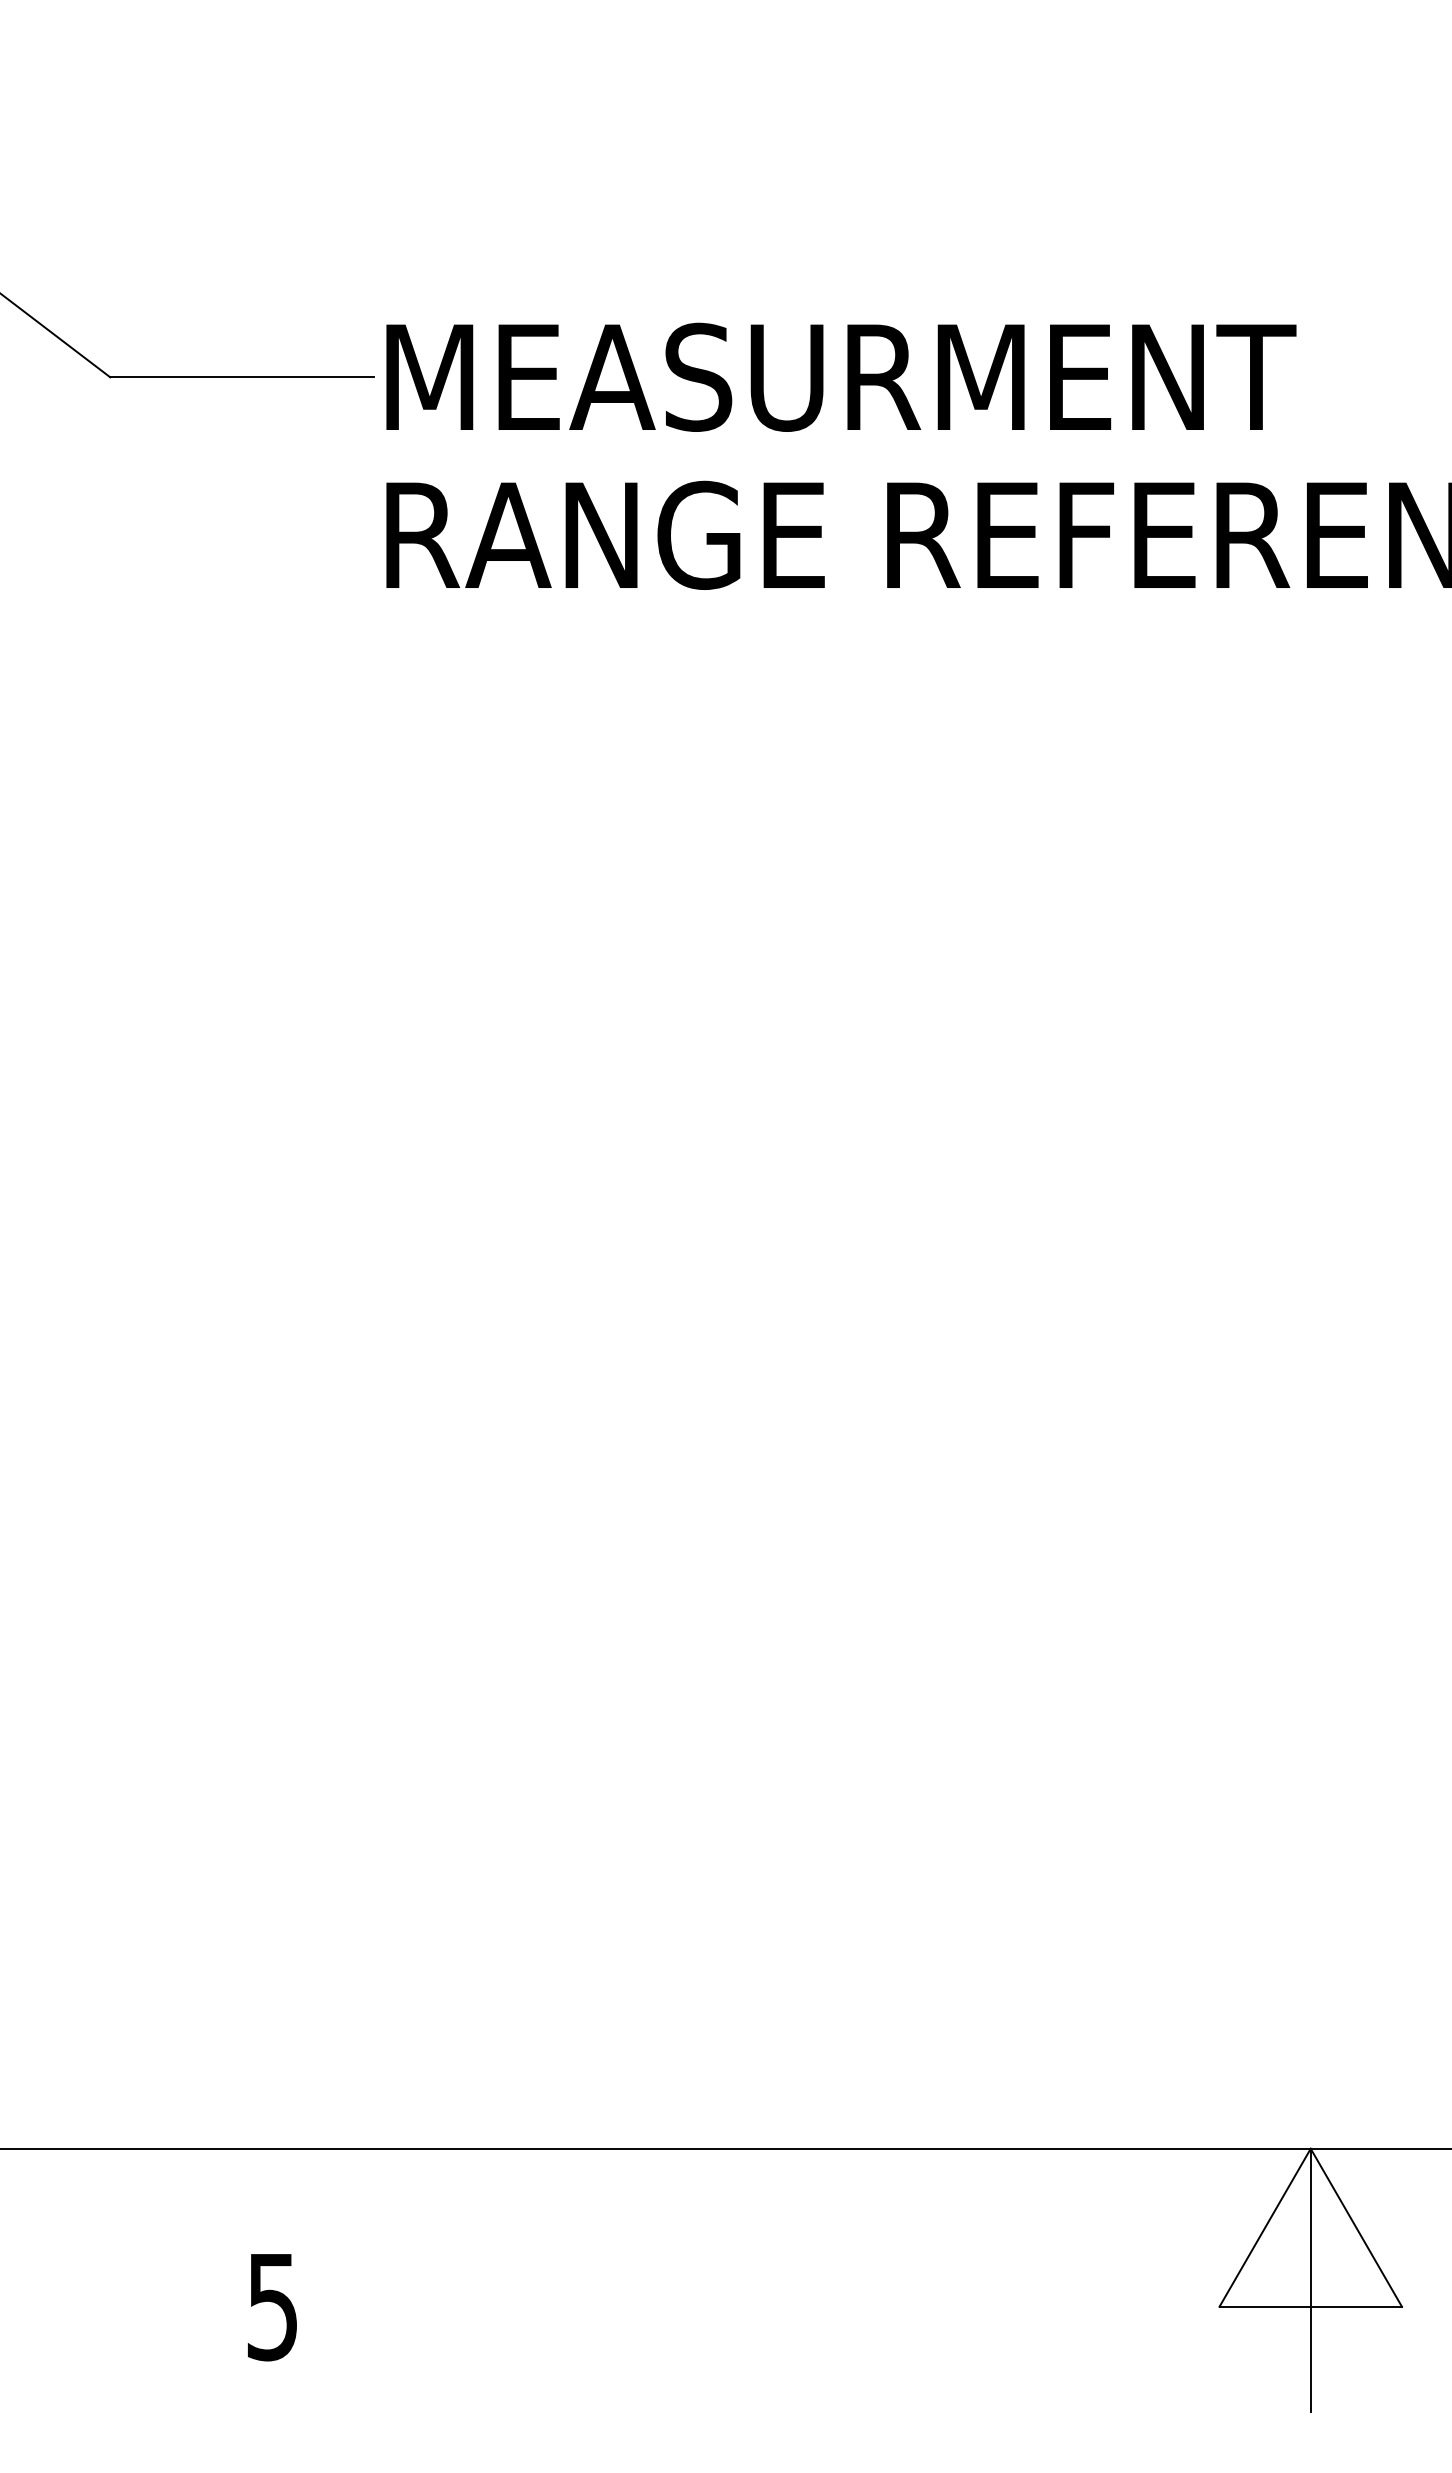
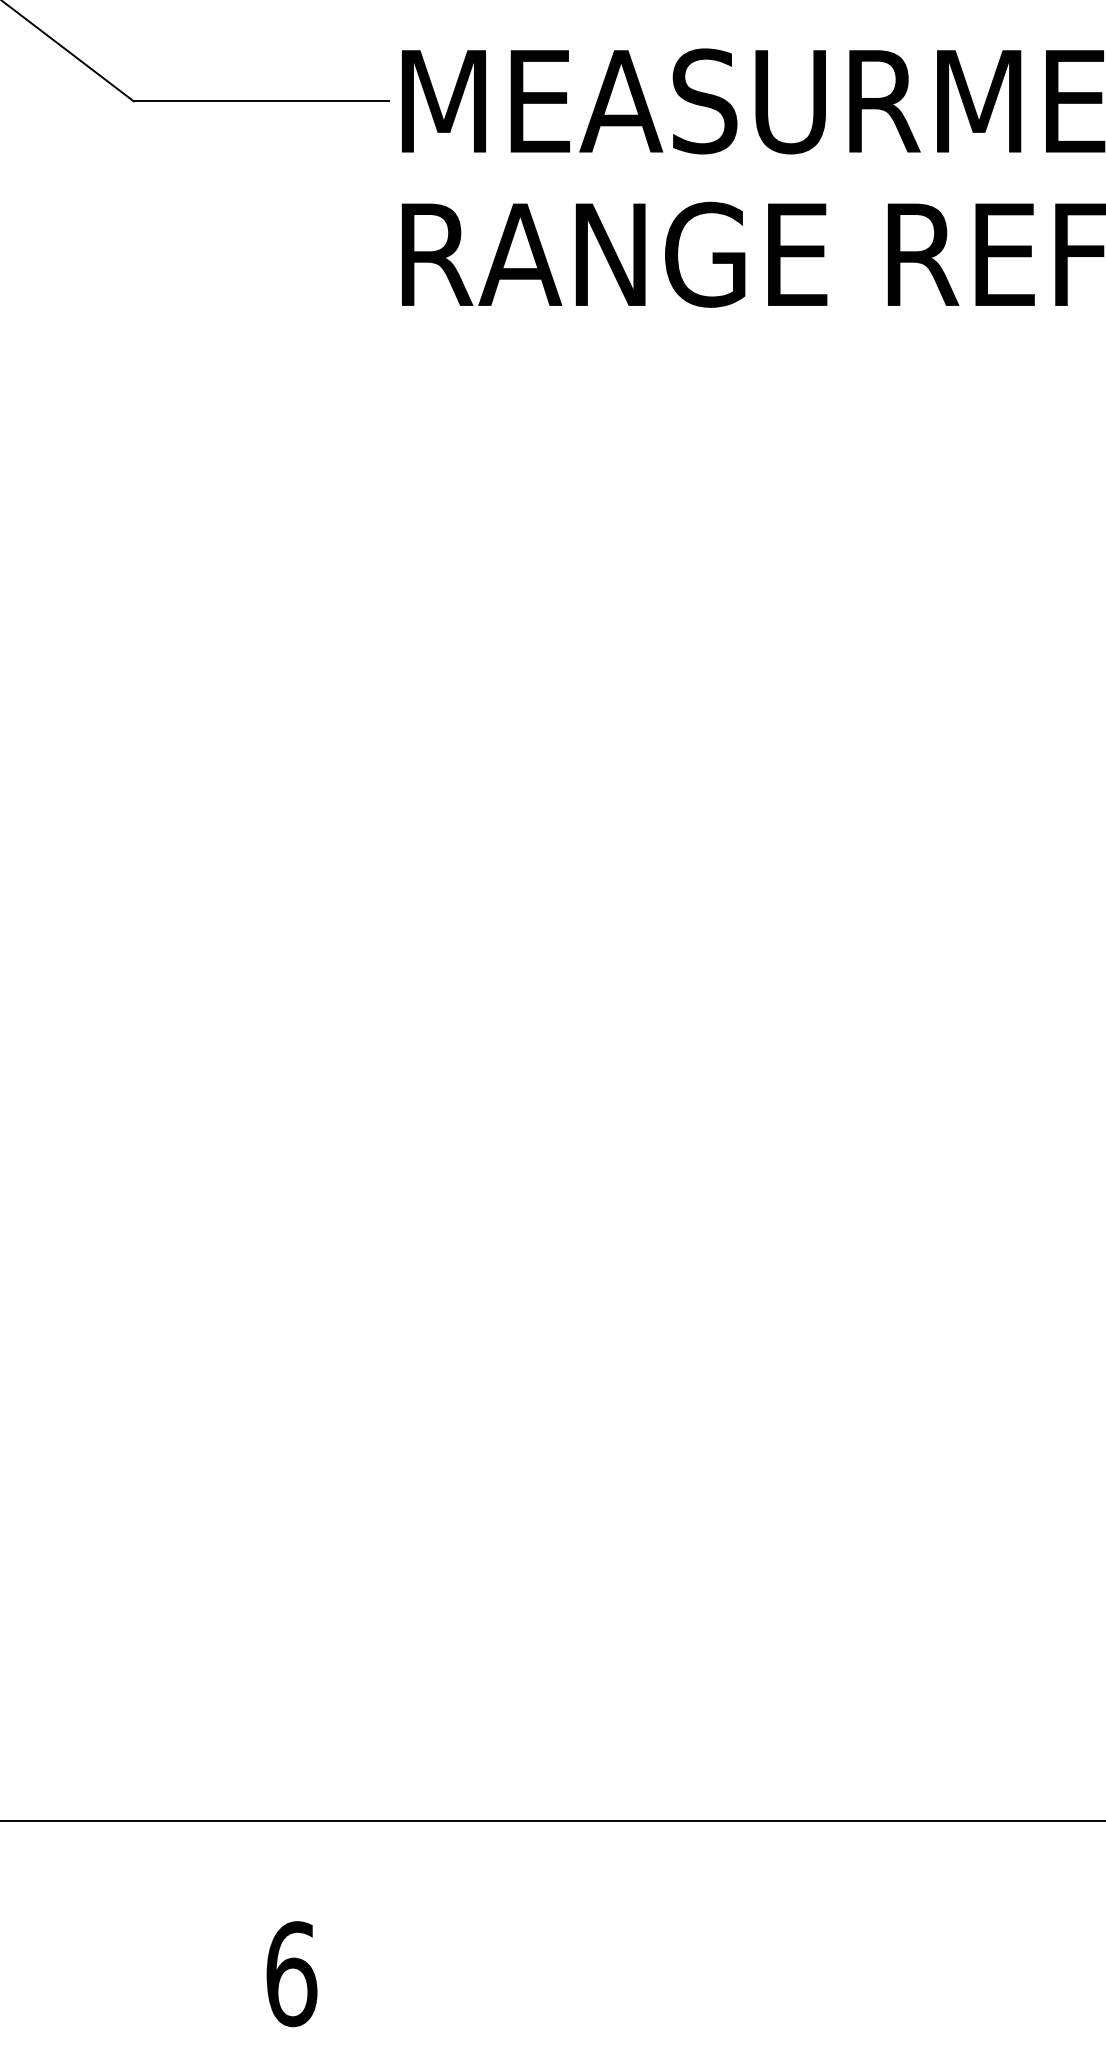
text: (273, 2306) -> (292, 1973), 5 -> 6

